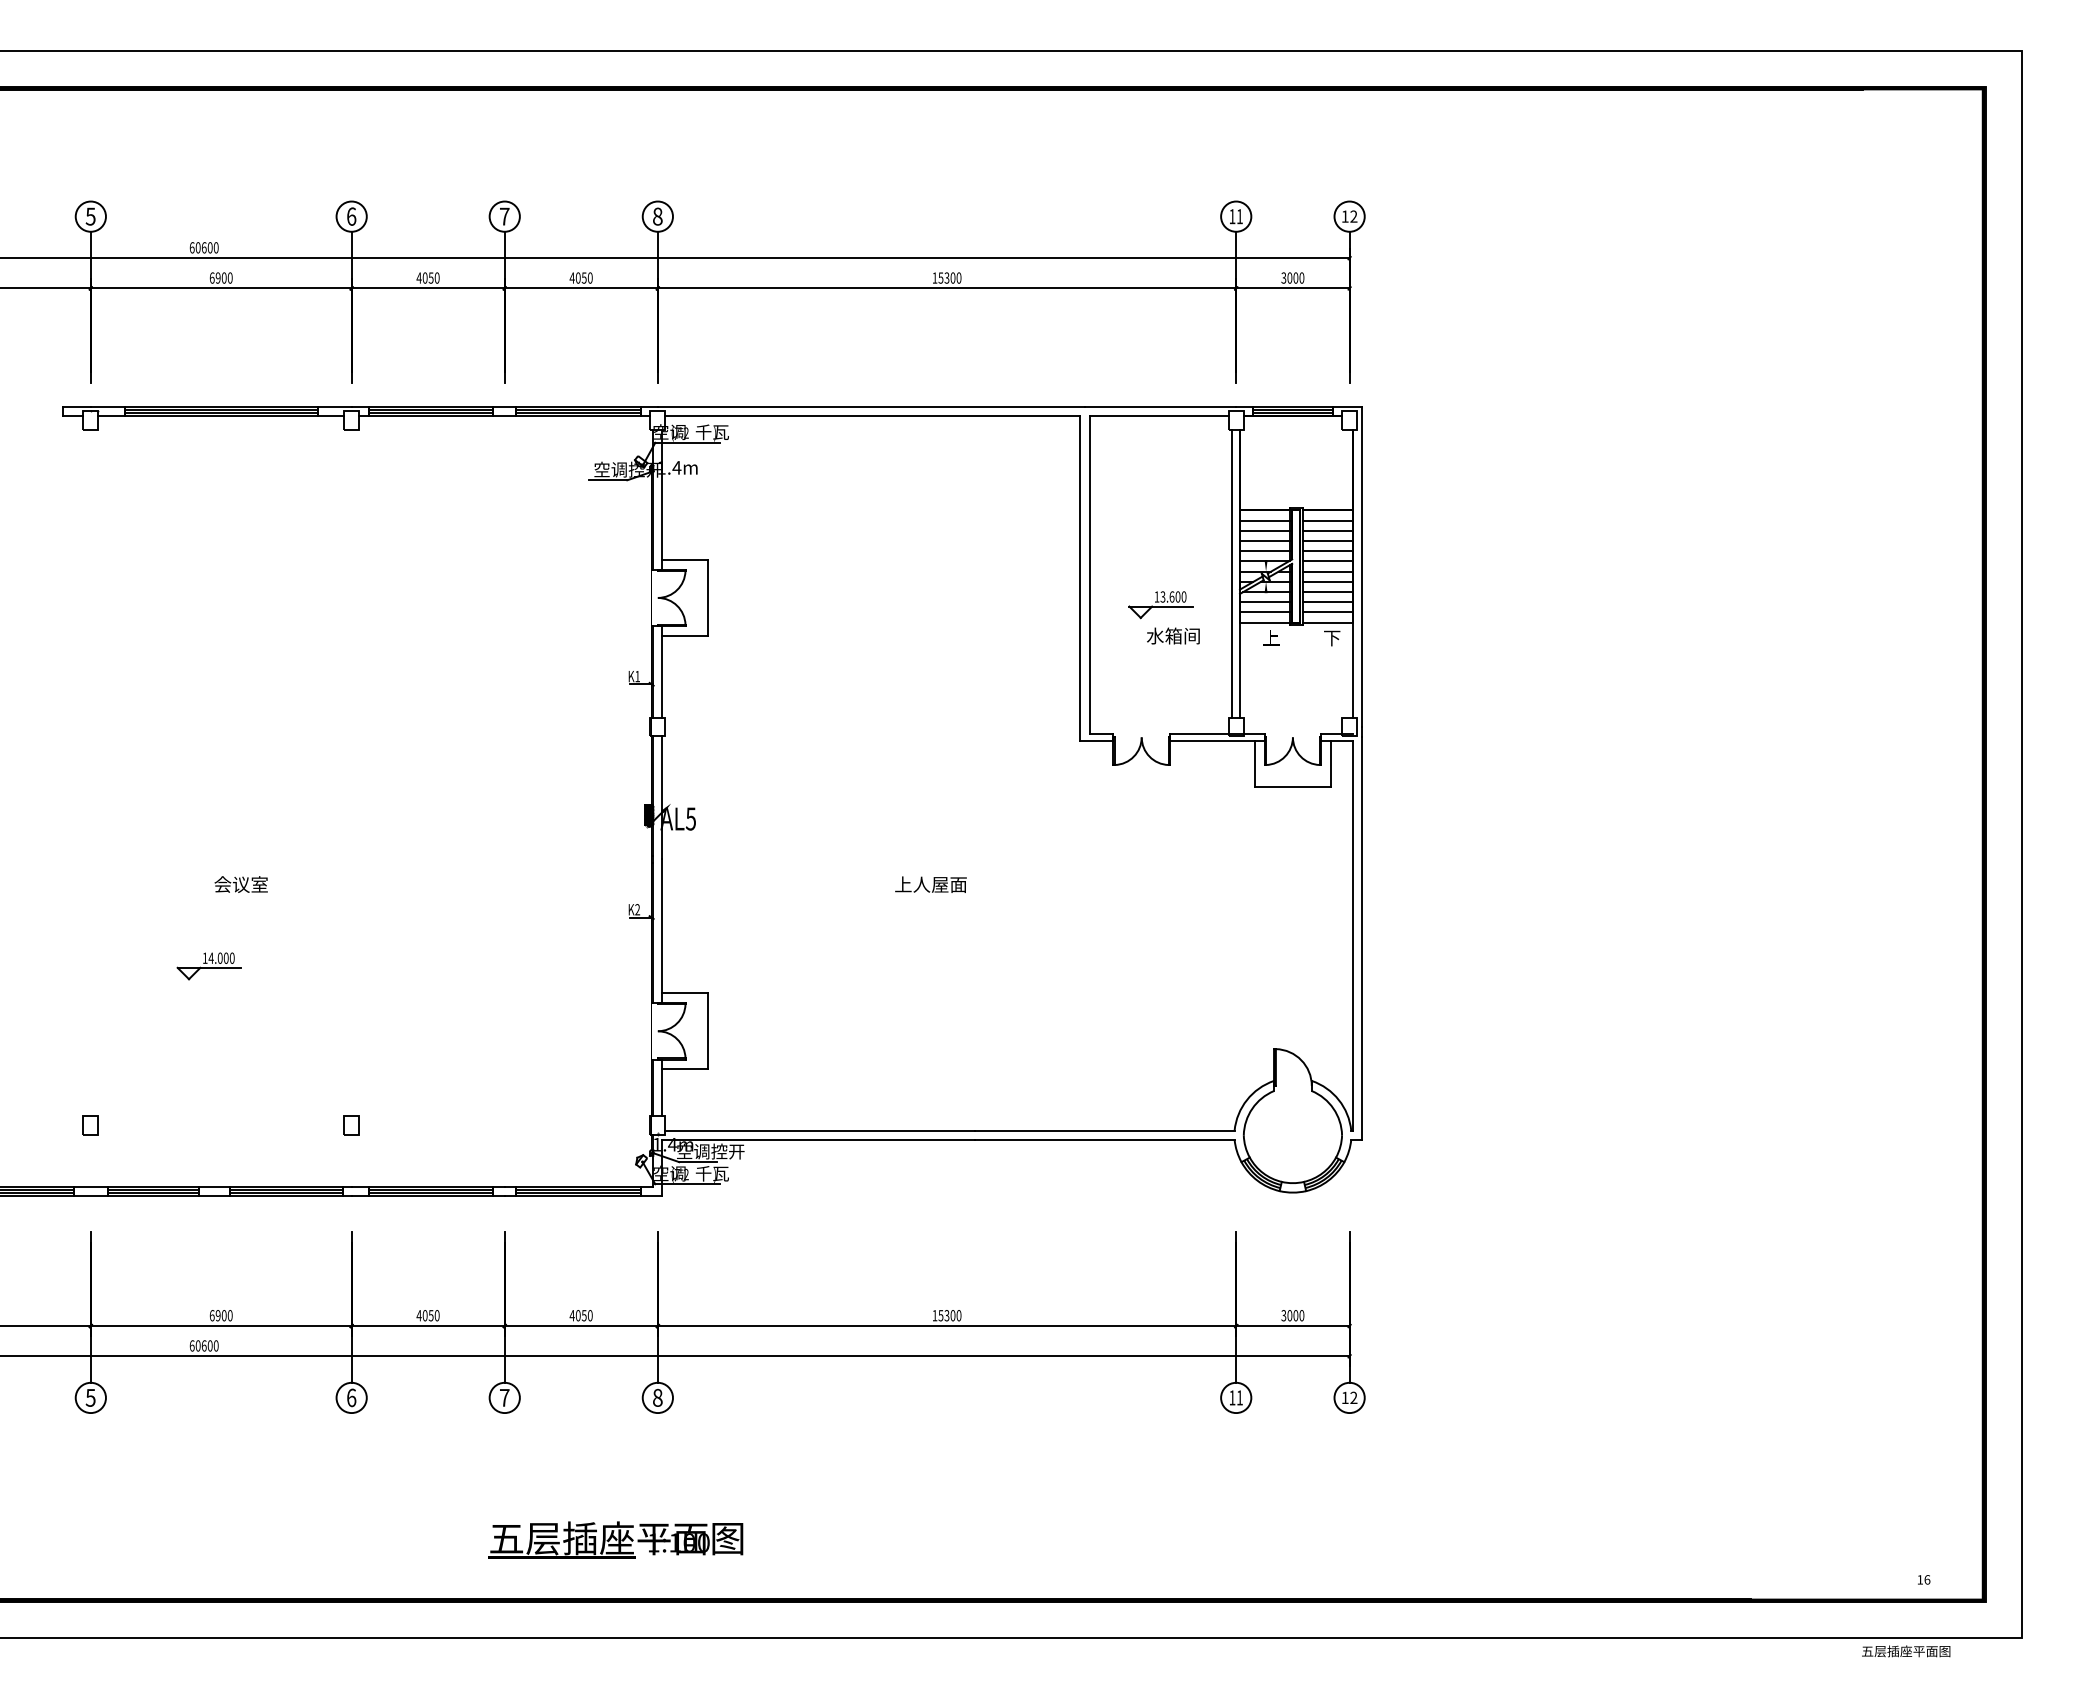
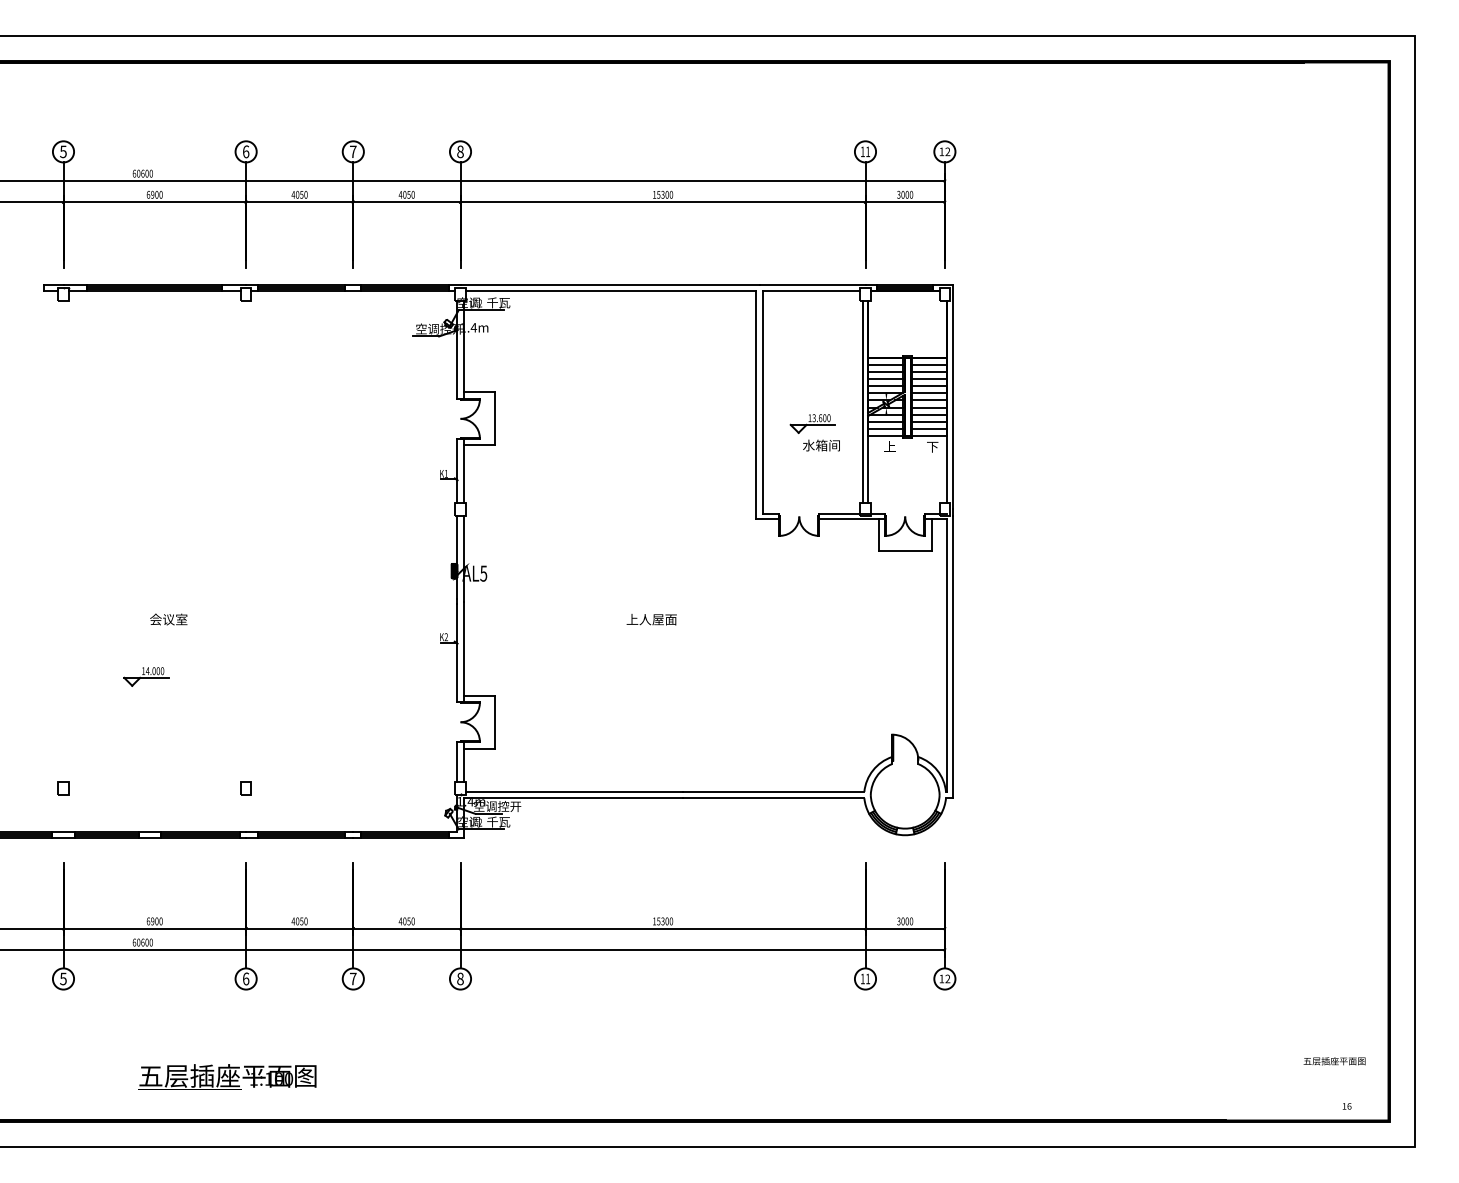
text: (615, 1539) -> (227, 1076), moved
text: (1906, 1651) -> (1334, 1061), moved

